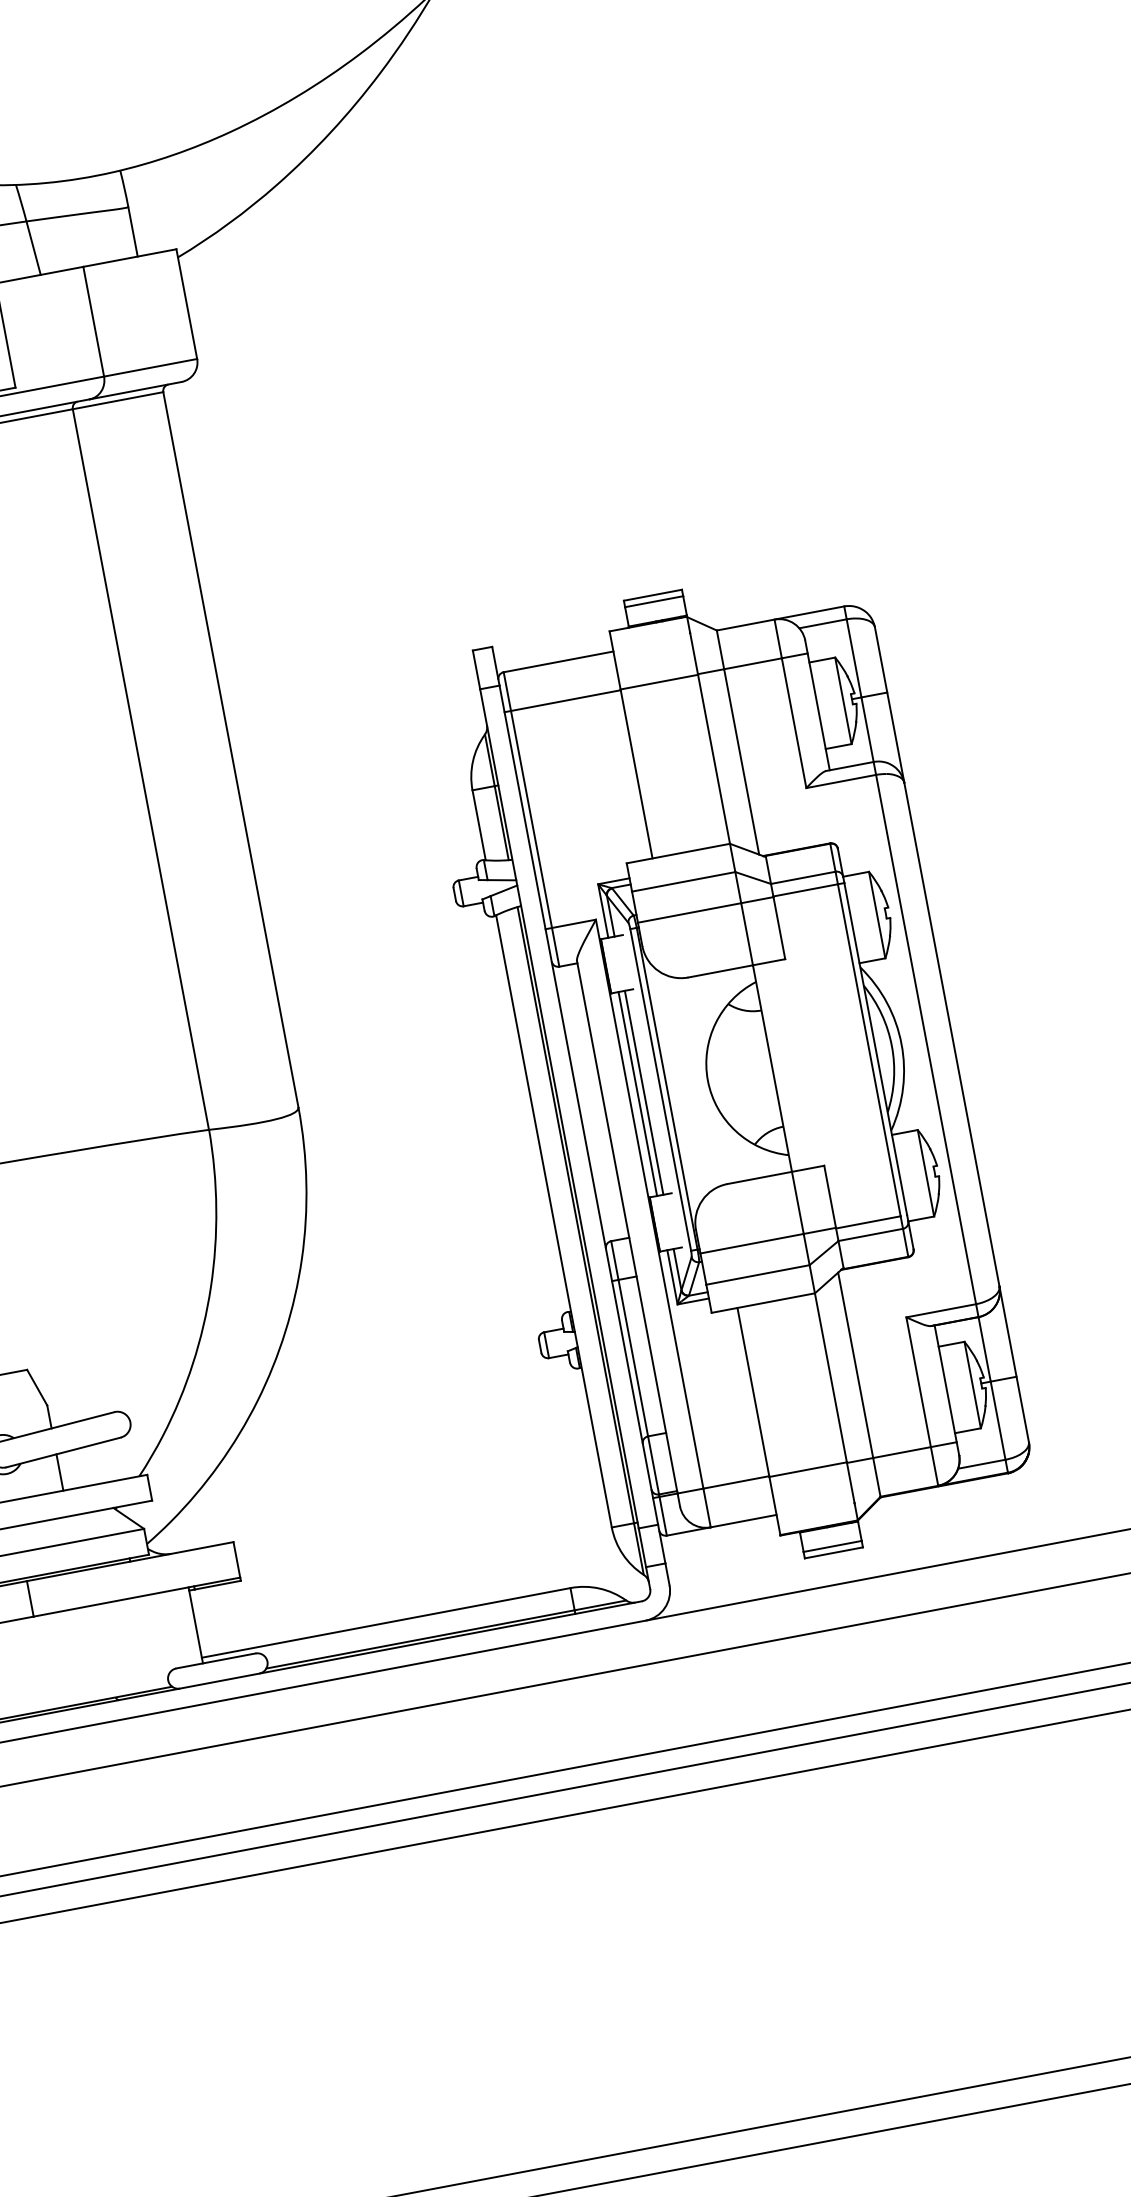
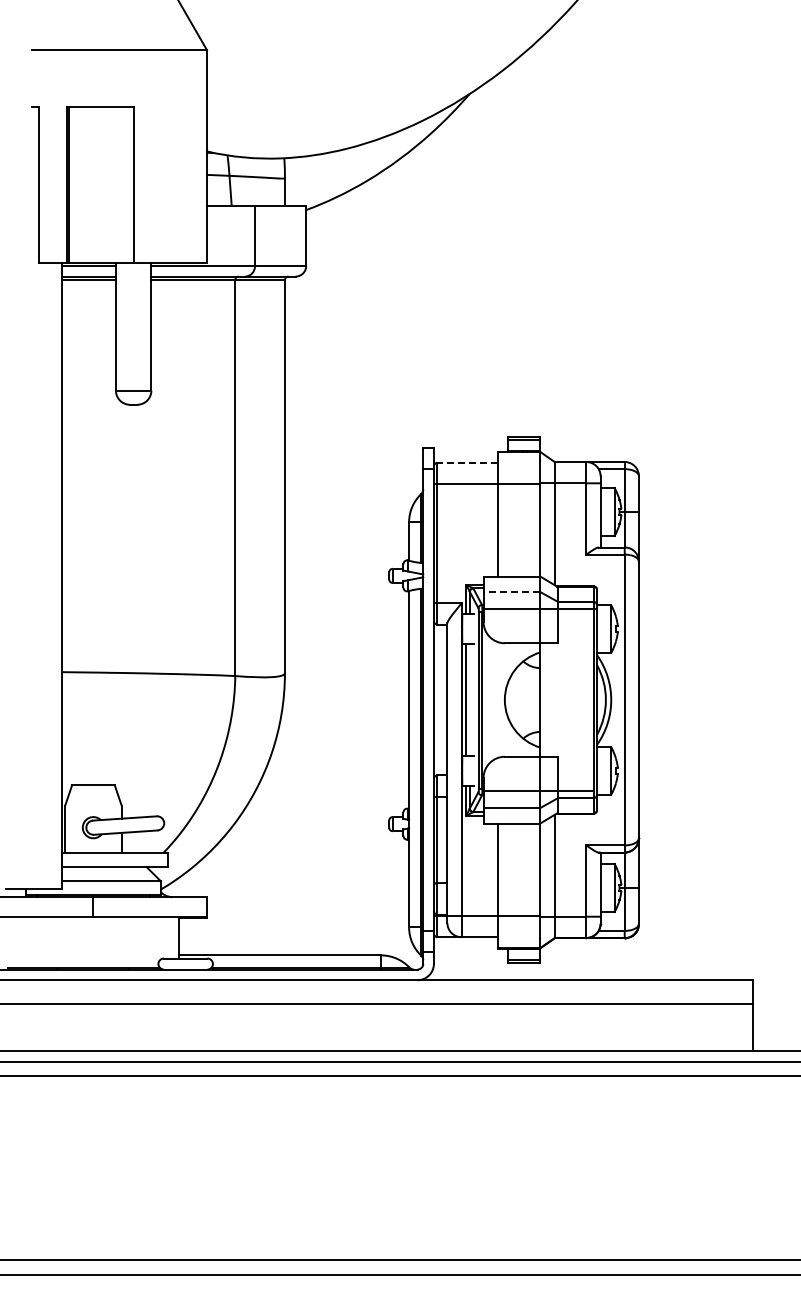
line: (558, 661) -> (467, 462), solid -> dashed
line: (683, 882) -> (511, 592), solid -> dashed
line: (643, 1091) -> (469, 699), removed

